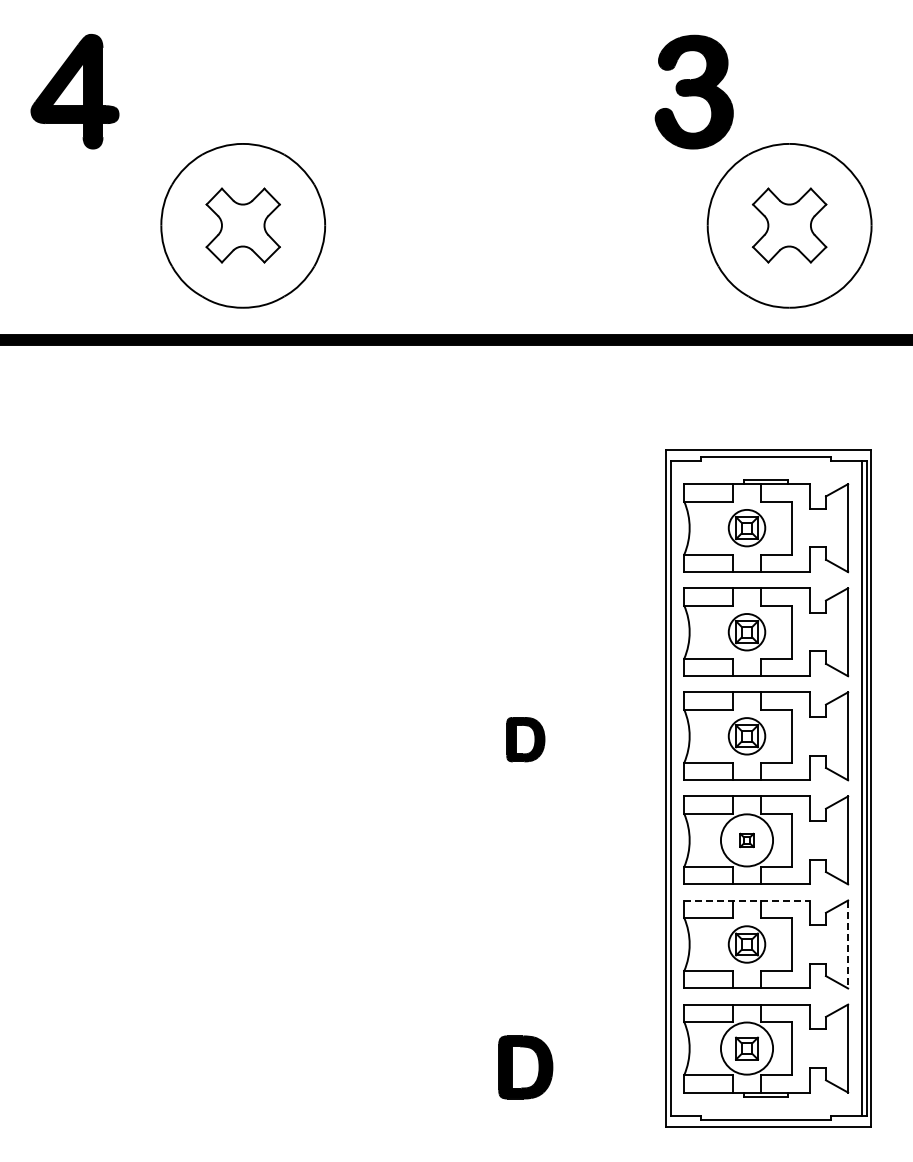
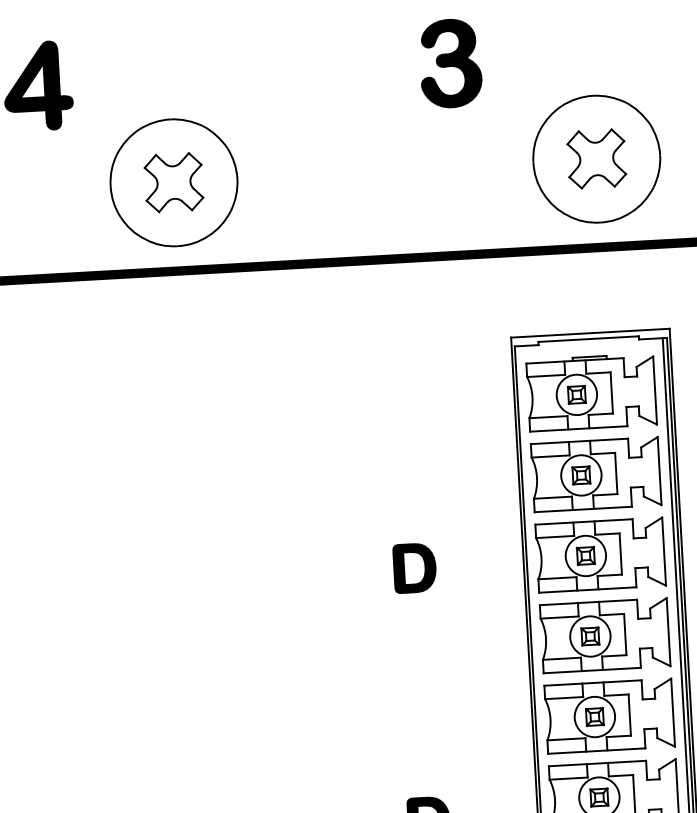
part: (693, 91) -> (450, 63), moved
circle: (746, 528) -> (576, 395), size x1.43
circle: (746, 632) -> (581, 475), size x1.43
circle: (746, 736) -> (585, 556), size x1.43
part: (525, 739) -> (414, 568), size x1.43
part: (746, 840) -> (589, 636), size x1.67
line: (747, 900) -> (593, 682), dashed -> solid
circle: (746, 944) -> (594, 717), size x1.43
line: (848, 944) -> (673, 712), dashed -> solid

